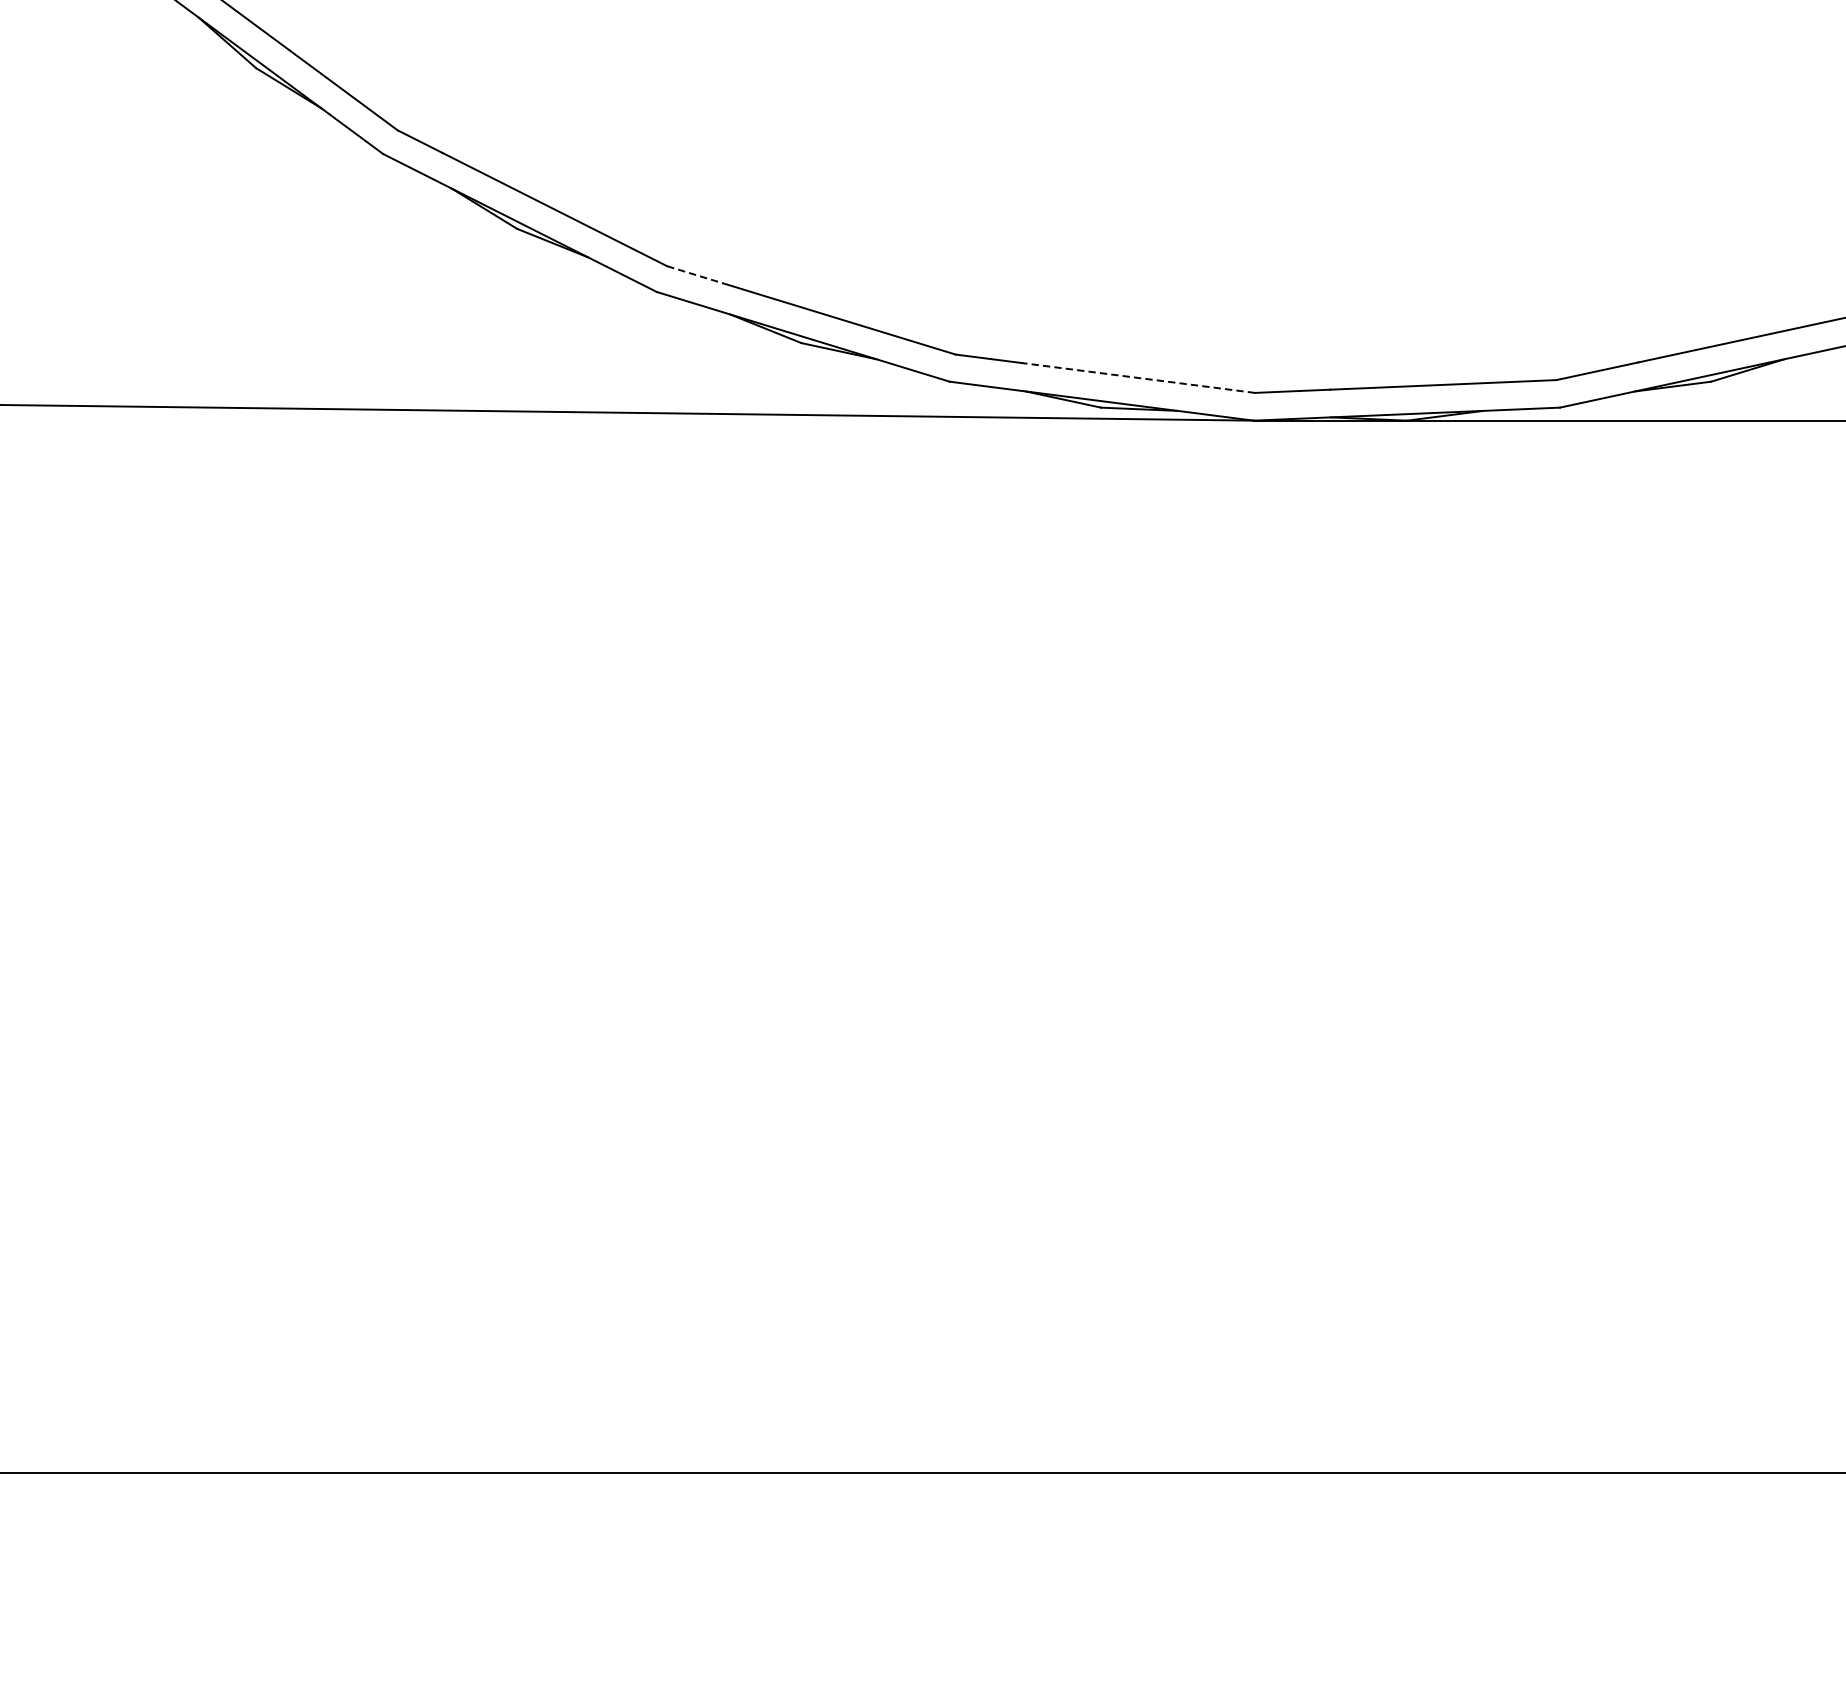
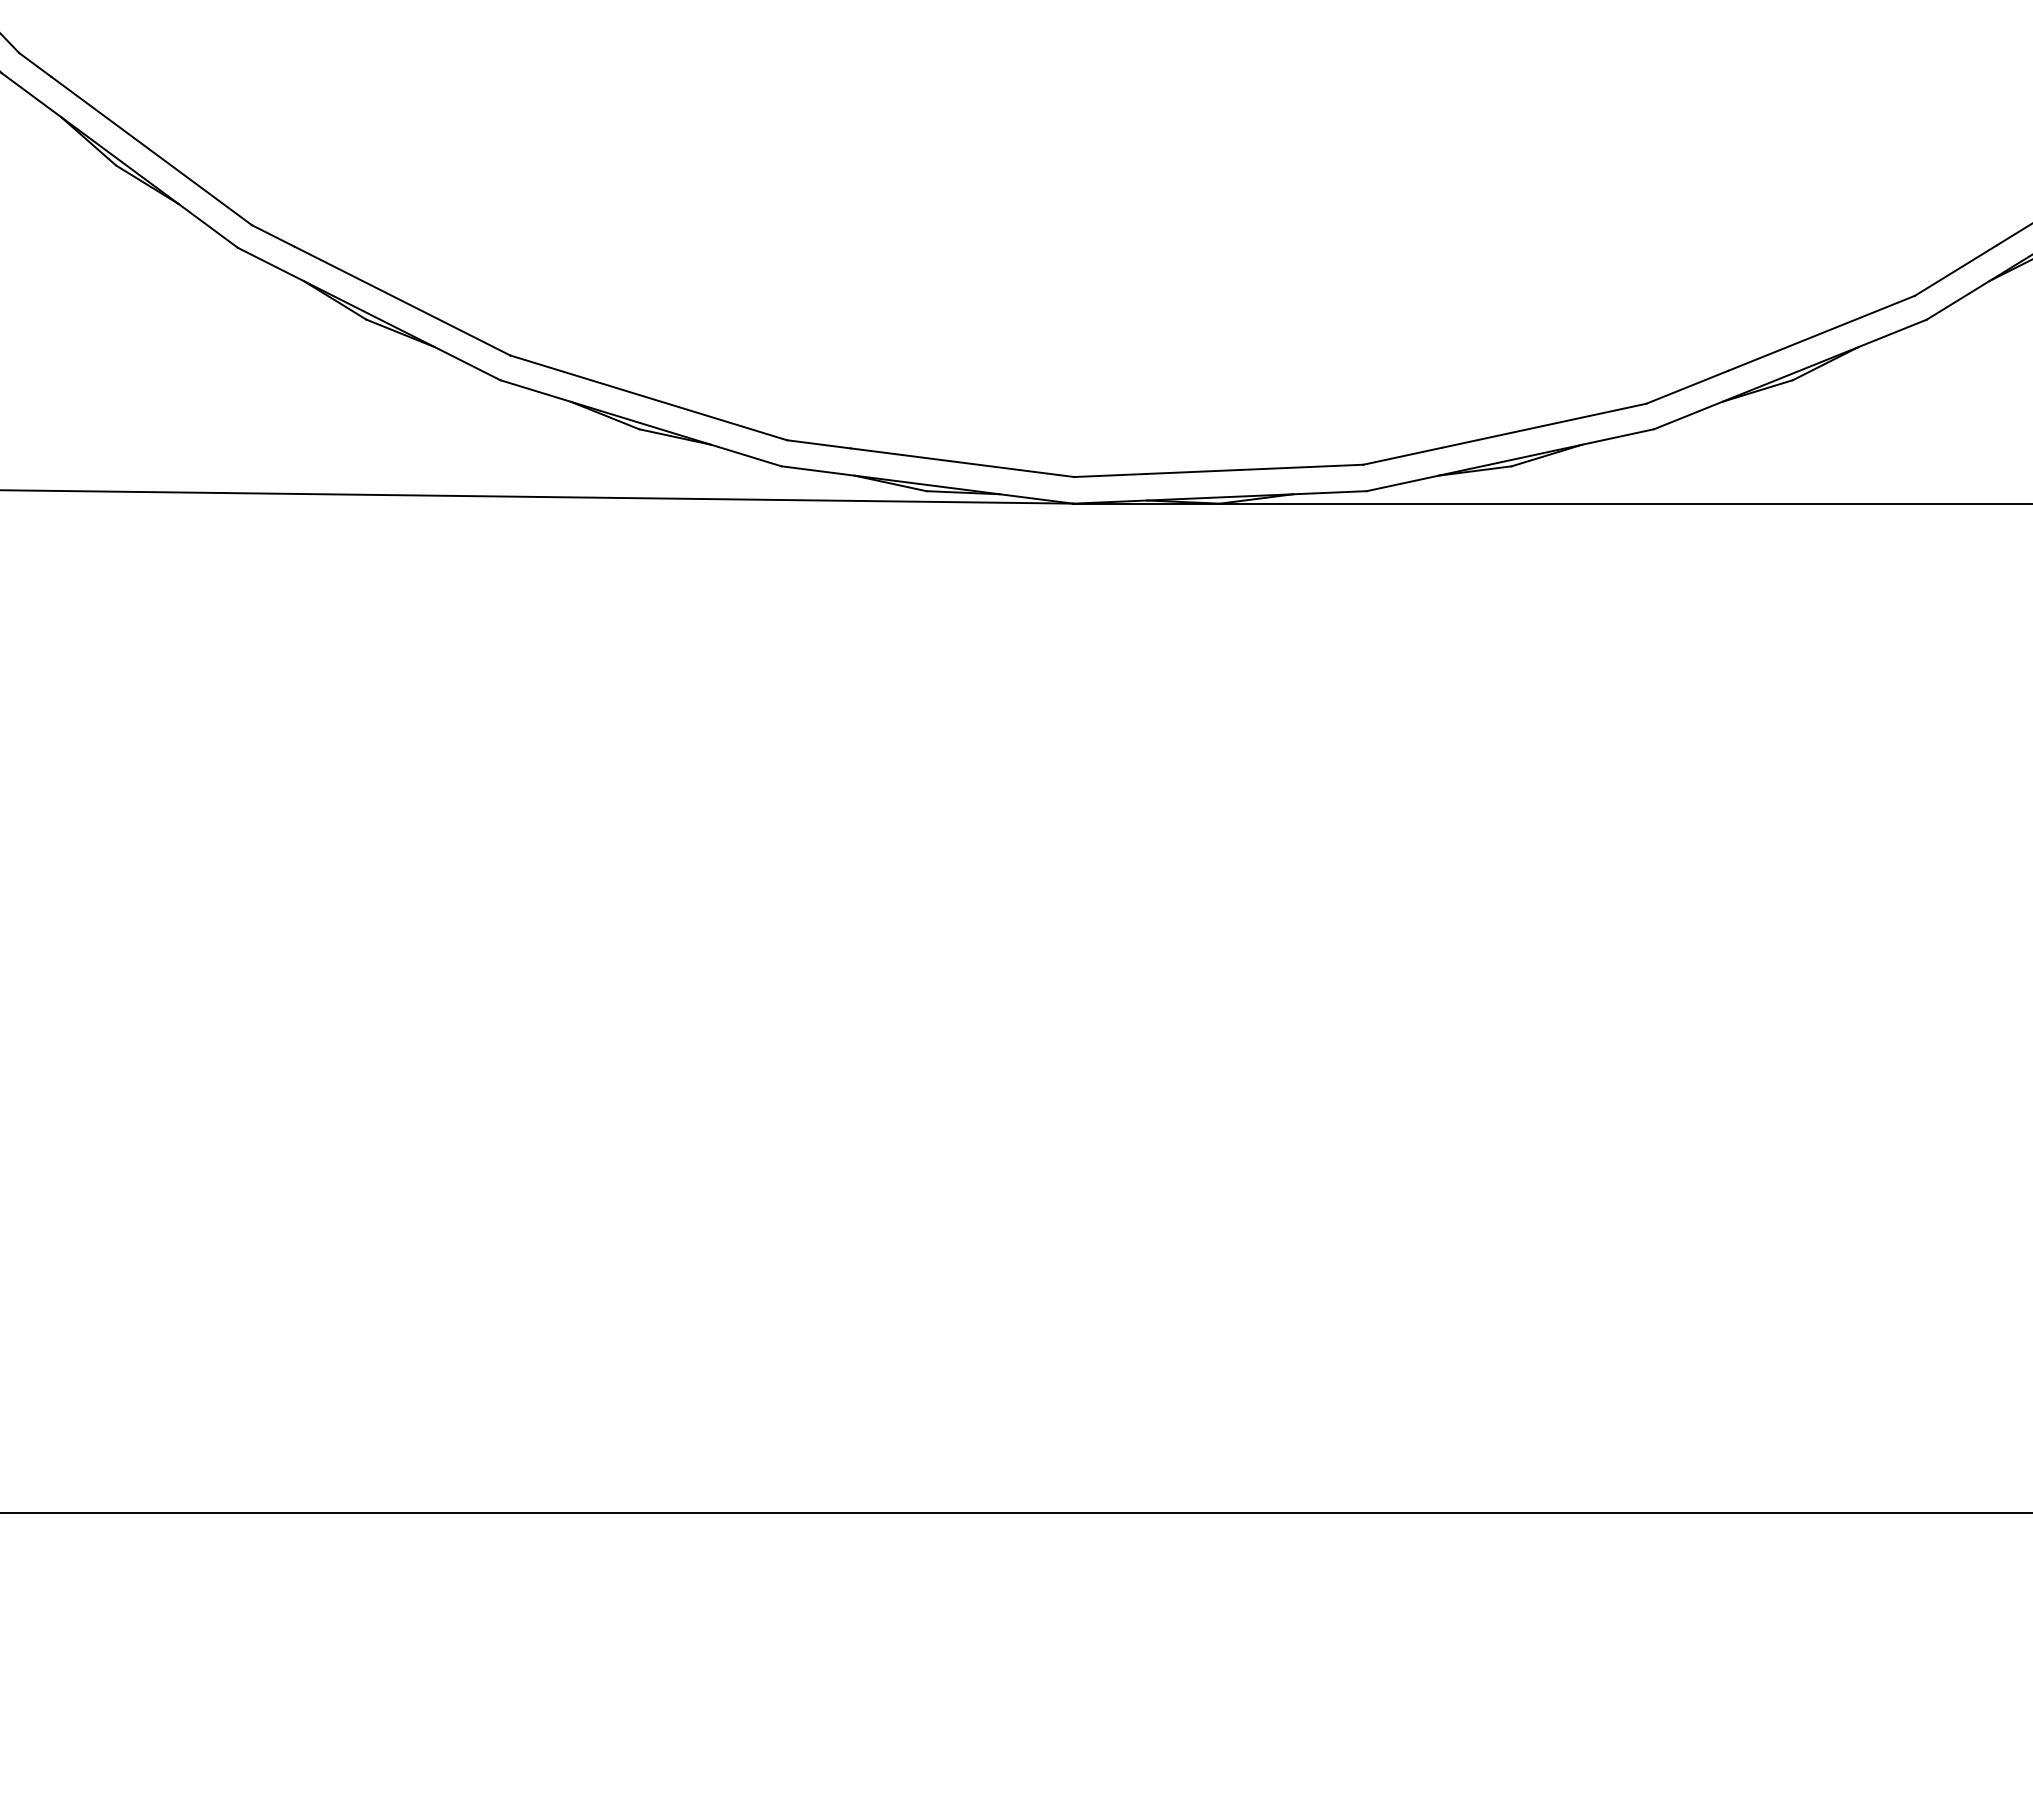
line: (695, 274) -> (537, 363), dashed -> solid
line: (1138, 377) -> (962, 462), dashed -> solid

